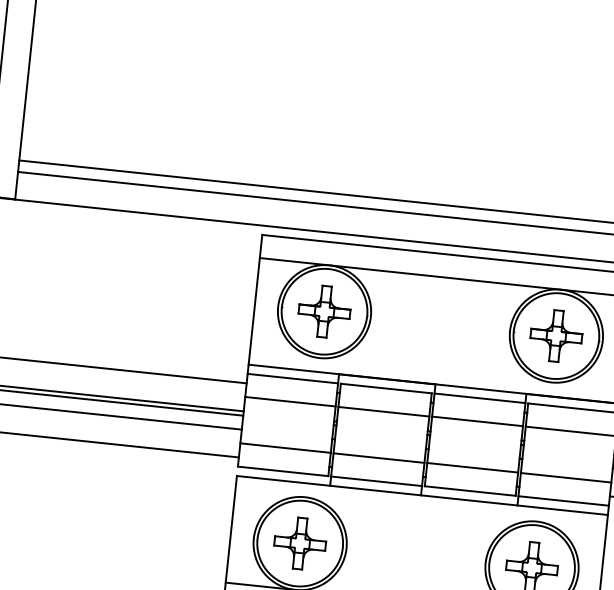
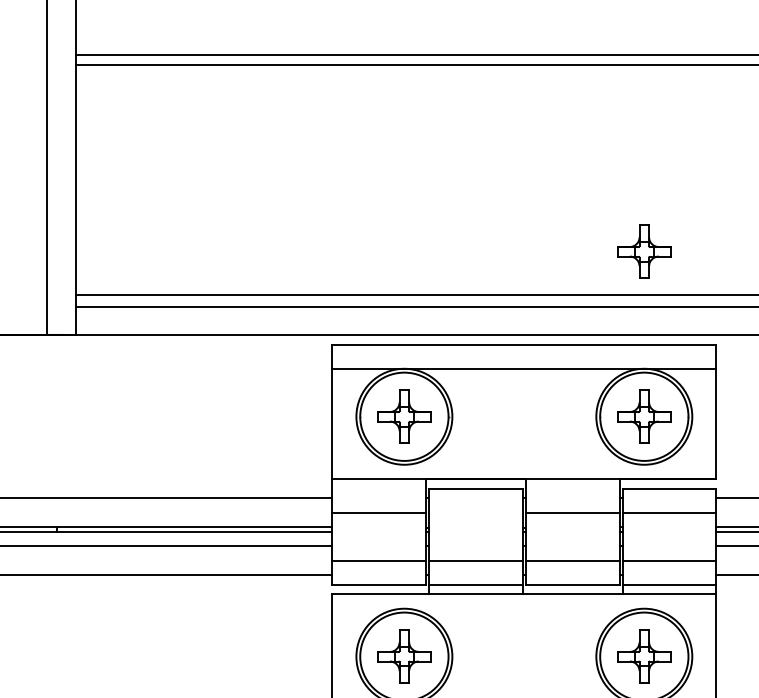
part: (573, 176) -> (644, 251), added
line: (293, 378) -> (379, 488), removed
line: (479, 398) -> (572, 488), removed
line: (383, 411) -> (475, 512), removed

